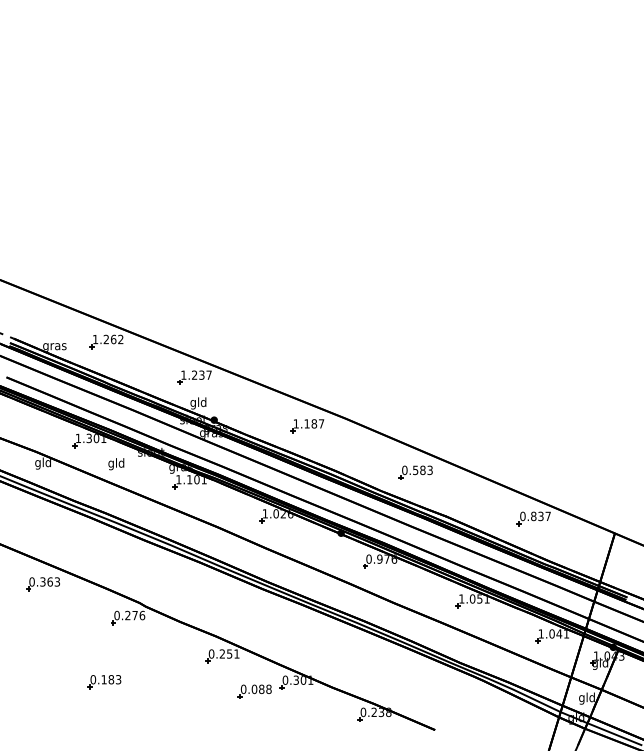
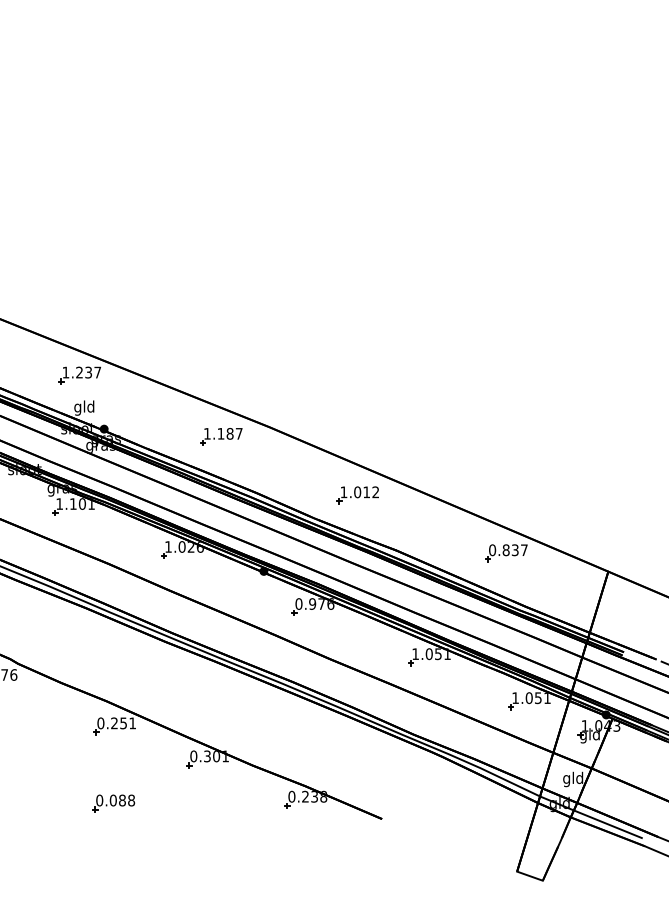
text: (417, 470) -> (359, 492), 0.583 -> 1.012
text: (559, 633) -> (538, 697), 1.041 -> 1.051
part: (254, 691) -> (113, 803), moved

